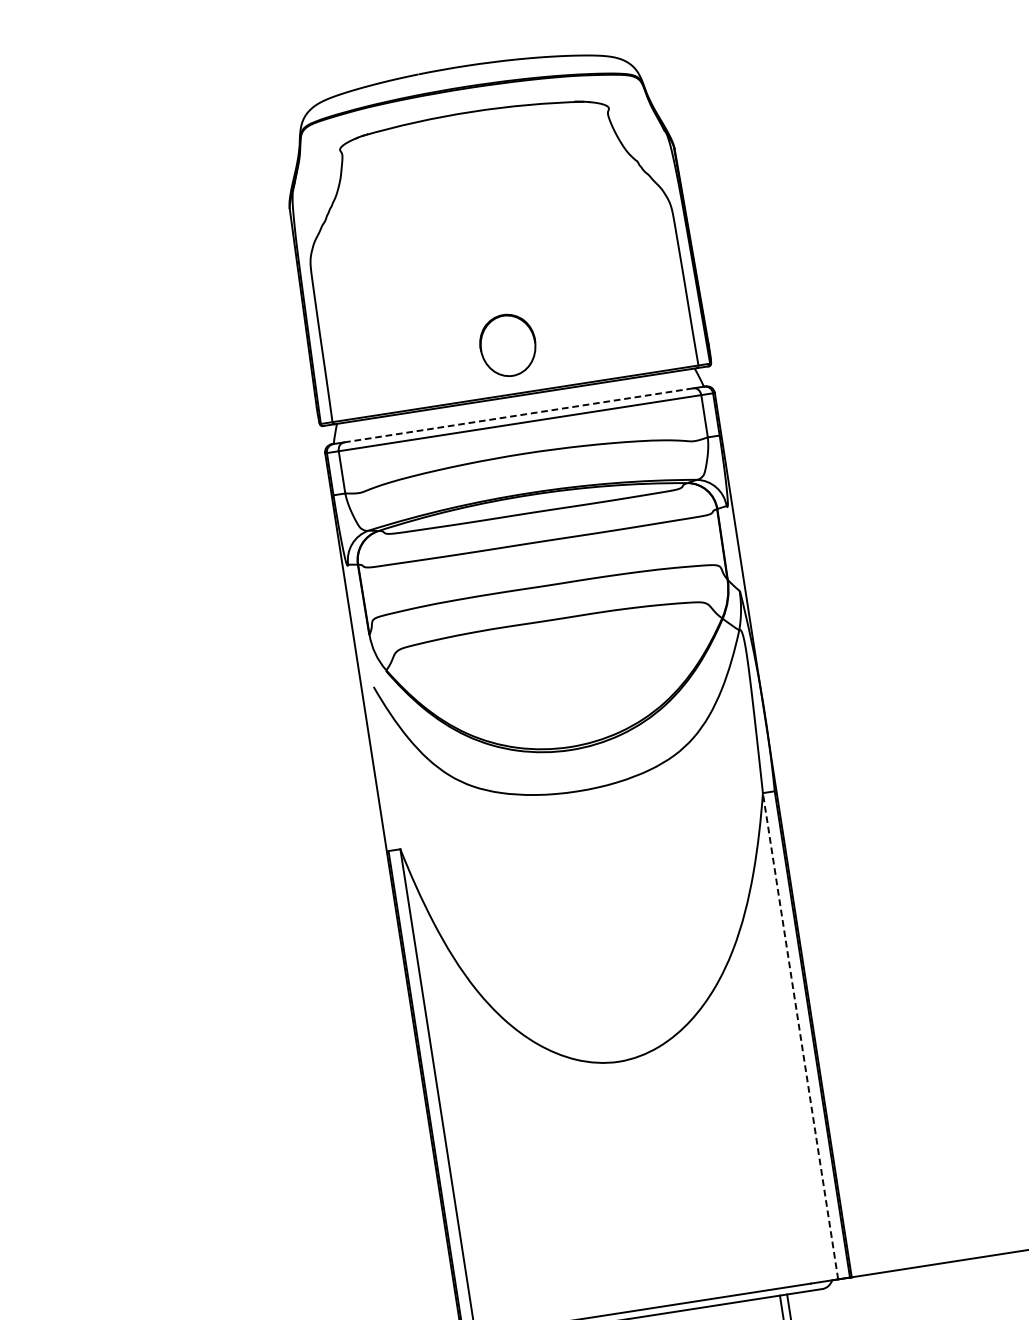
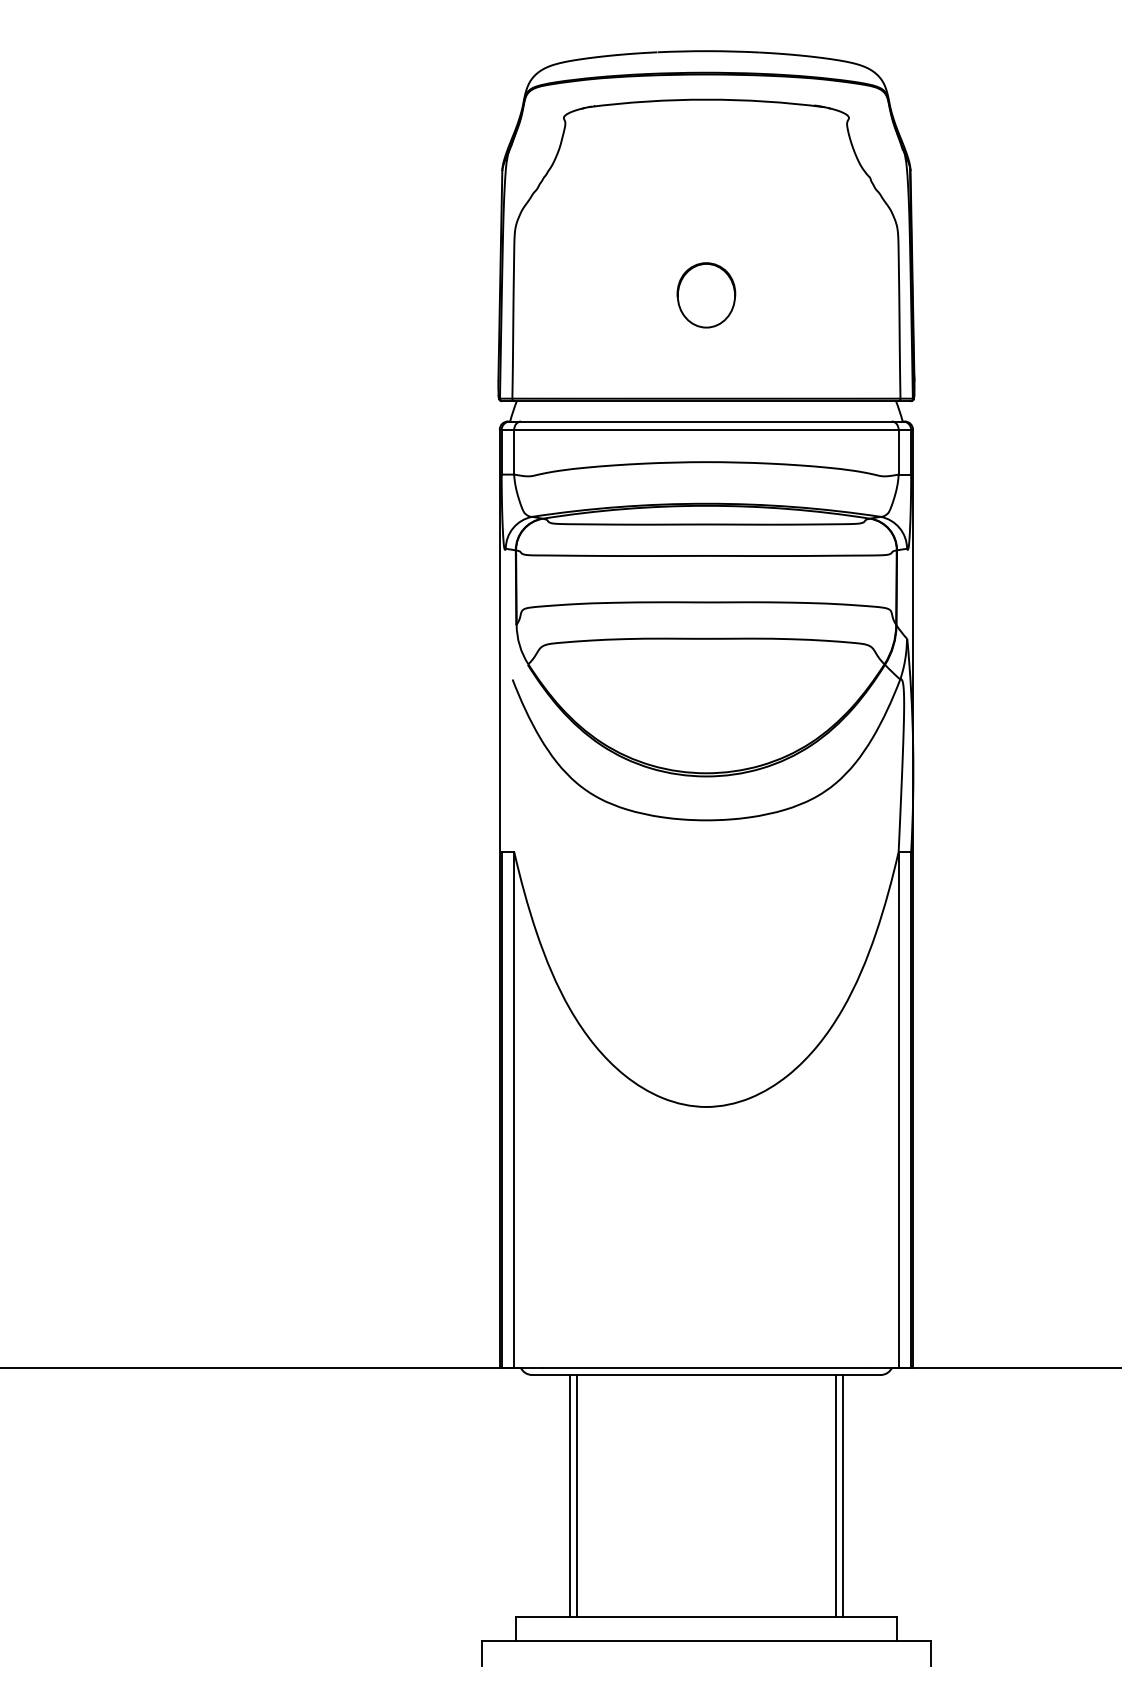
part: (508, 345) -> (706, 295), moved
line: (518, 415) -> (706, 421), dashed -> solid
line: (800, 1036) -> (898, 1109), dashed -> solid

